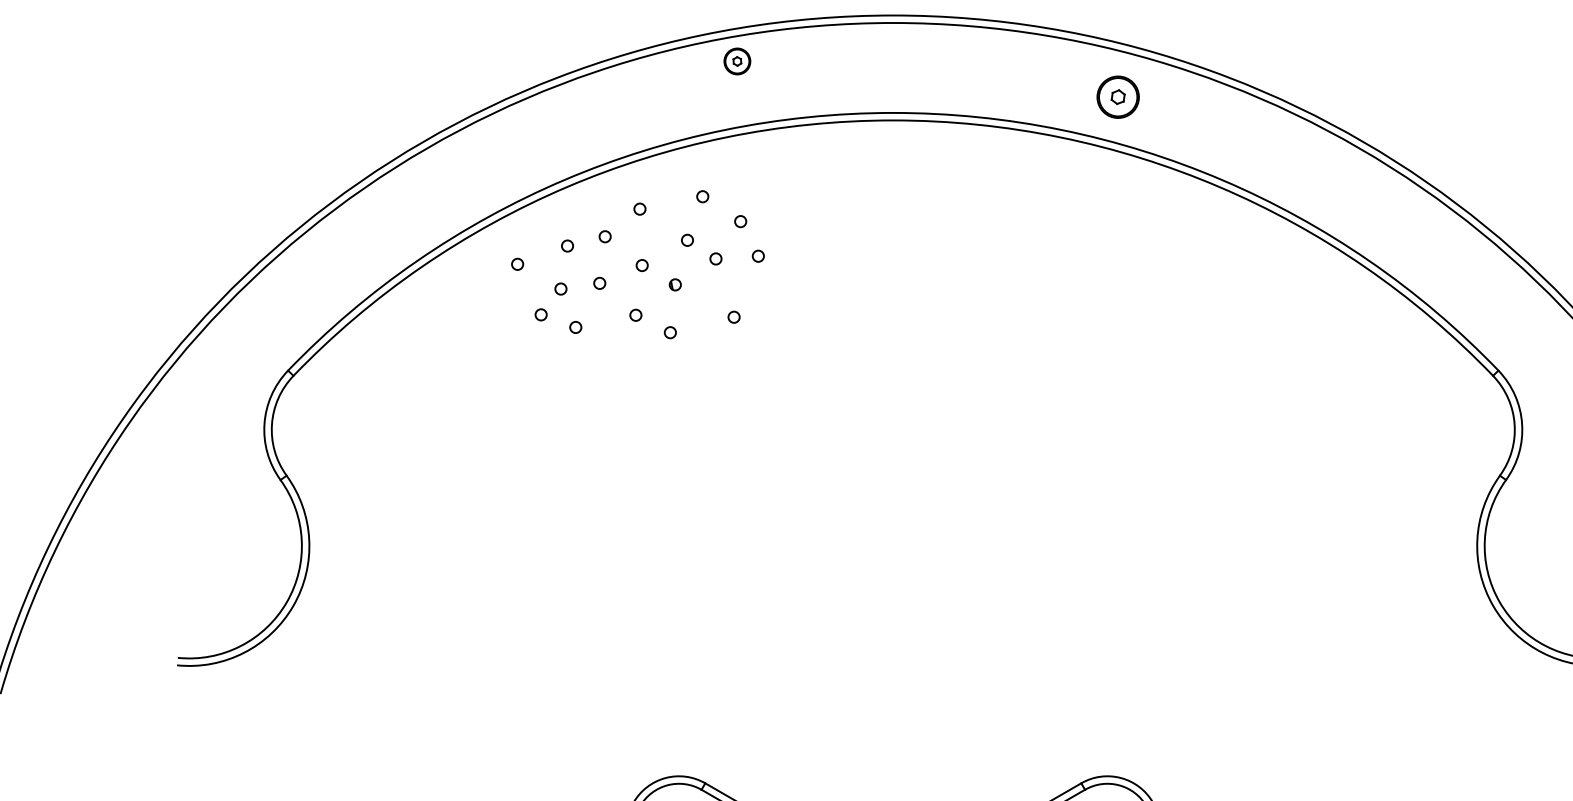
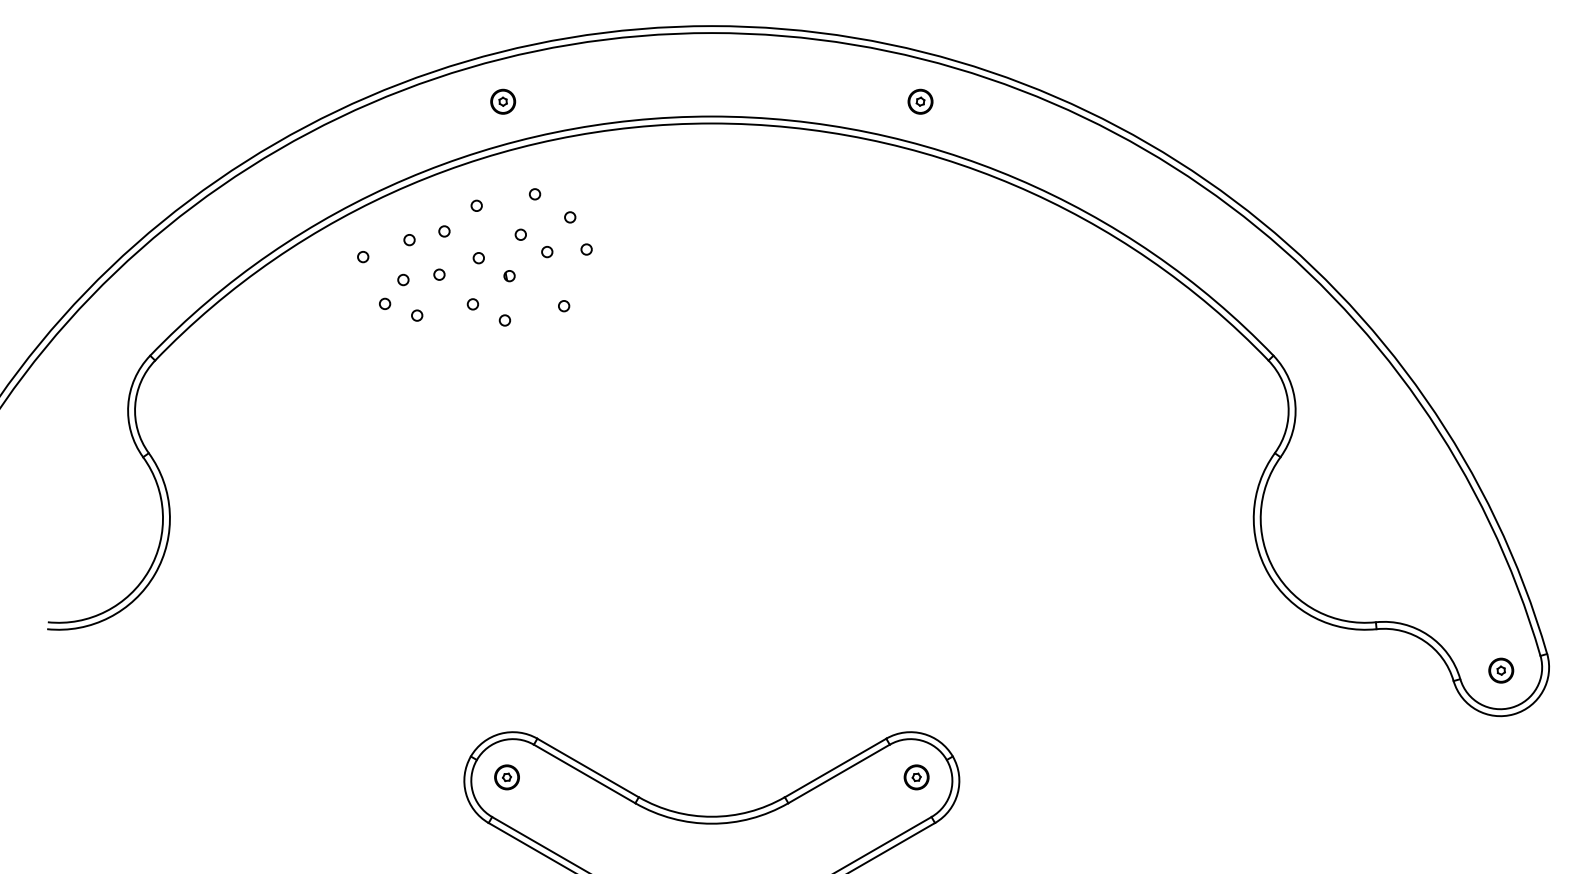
part: (737, 61) -> (503, 101), moved
part: (1118, 96) -> (920, 101), size x0.62

